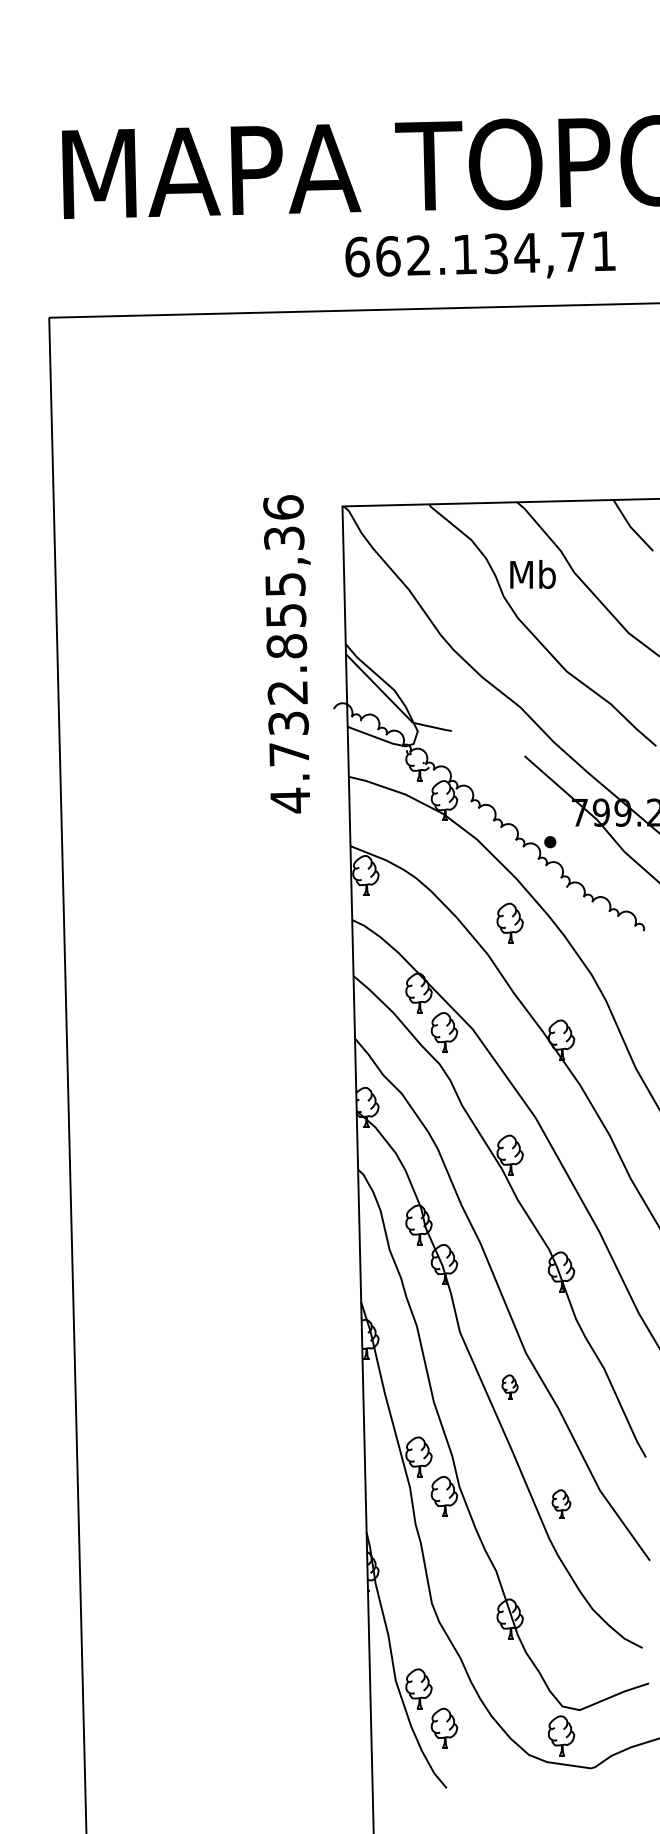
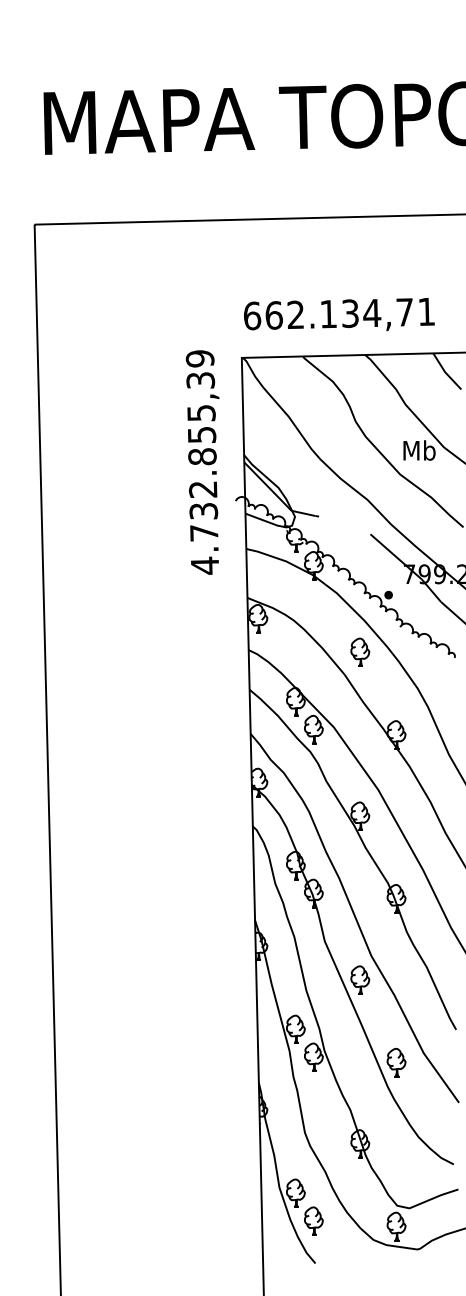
text: (480, 254) -> (339, 314), moved
text: (283, 507) -> (200, 358), 4.732.855,36 -> 4.732.855,39
text: (532, 574) -> (419, 450), moved
part: (509, 1386) -> (359, 979), size x1.67
part: (561, 1503) -> (396, 1062), size x1.43

